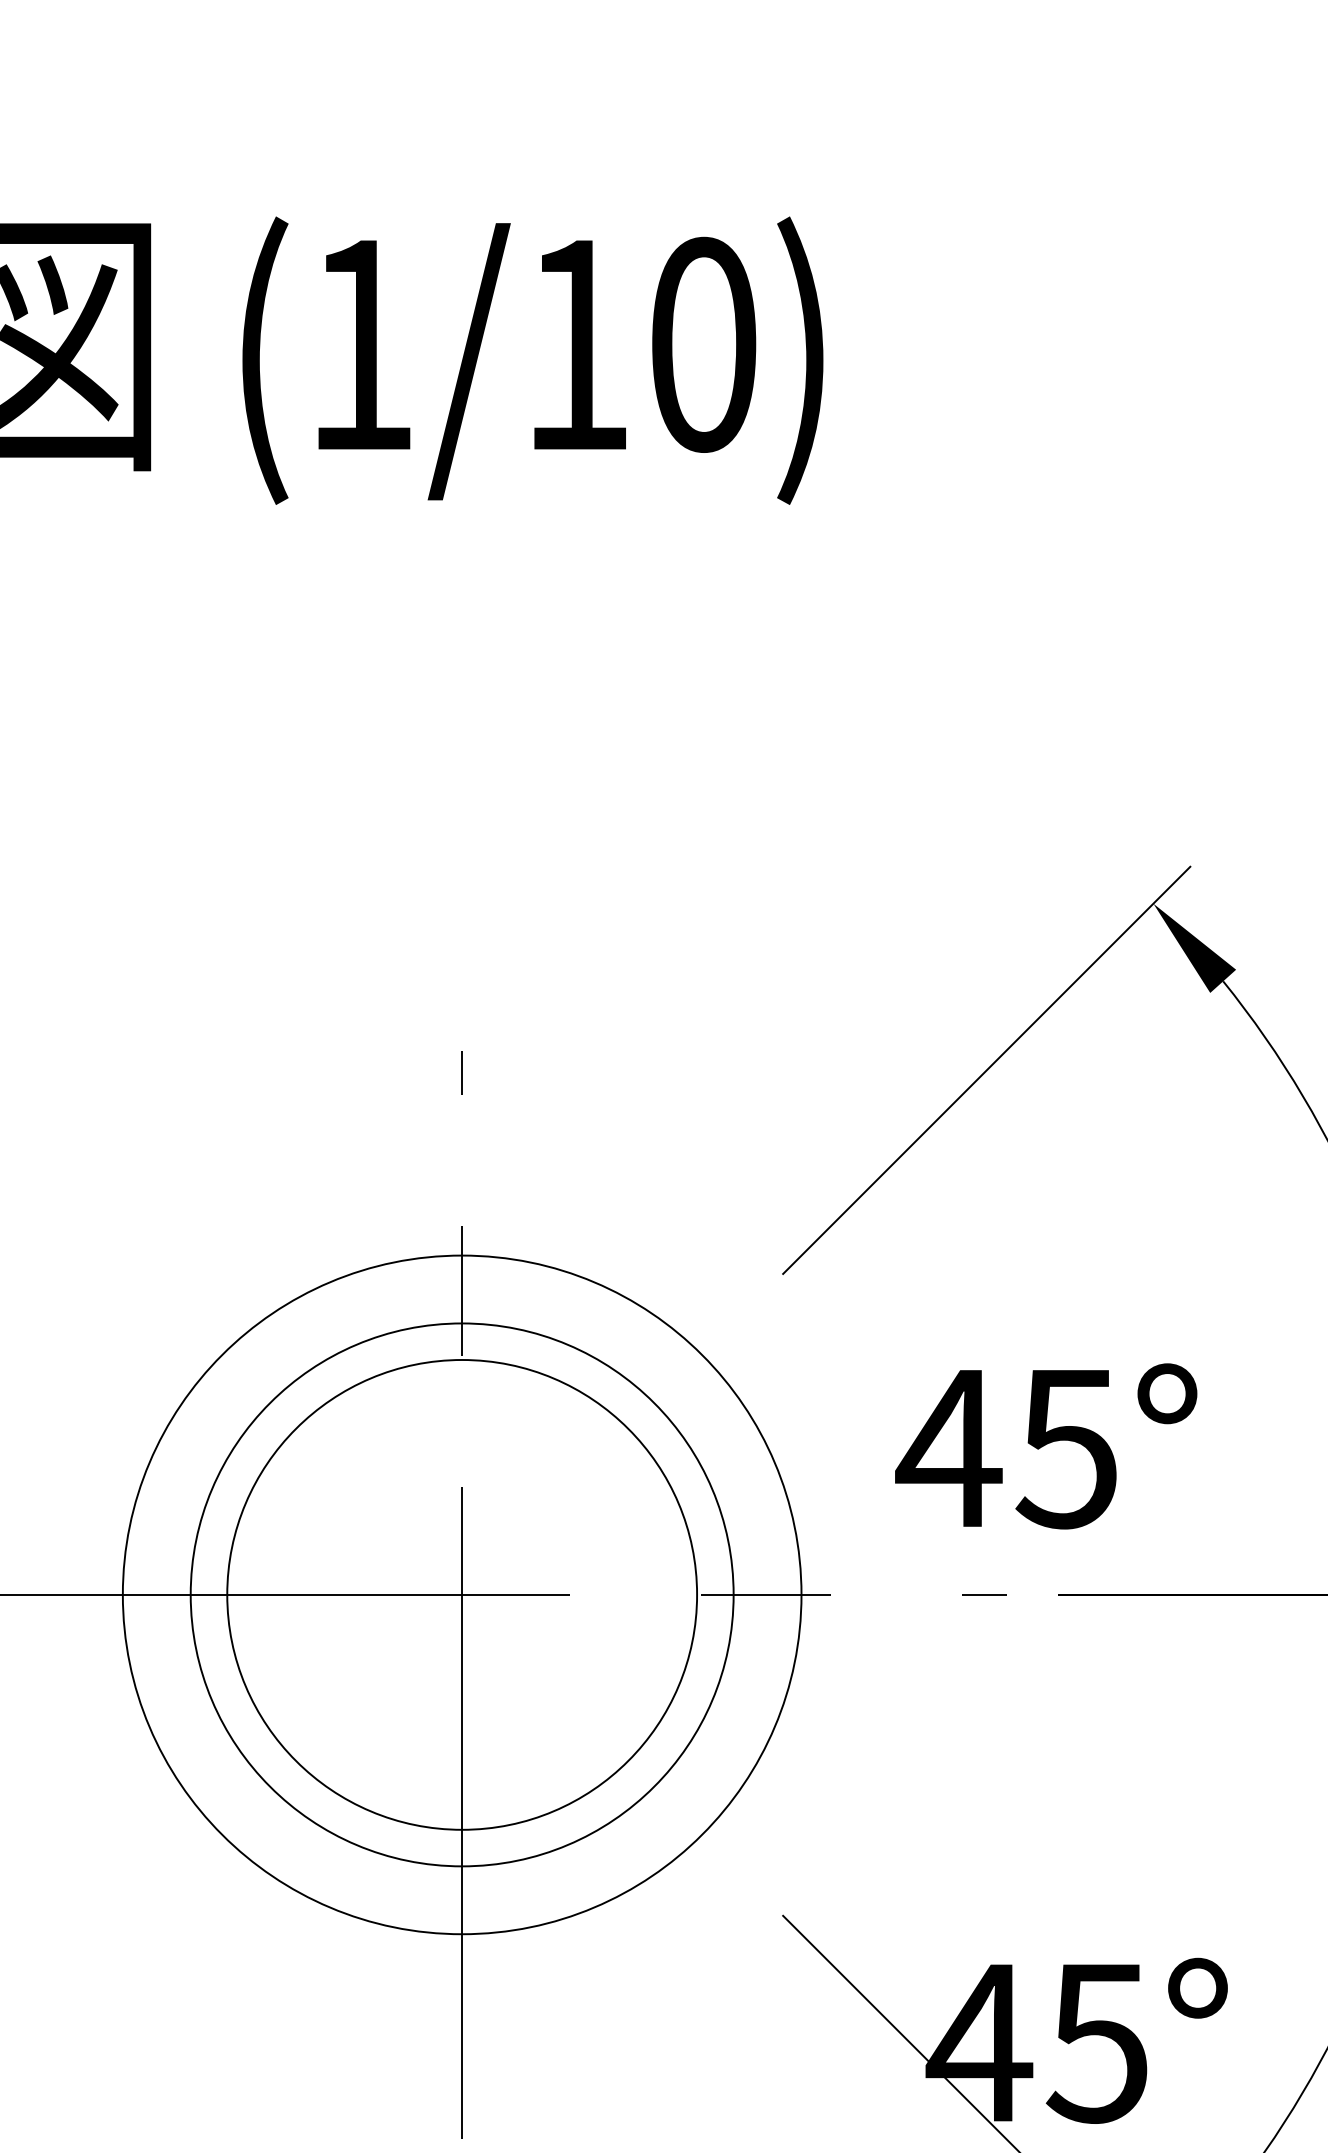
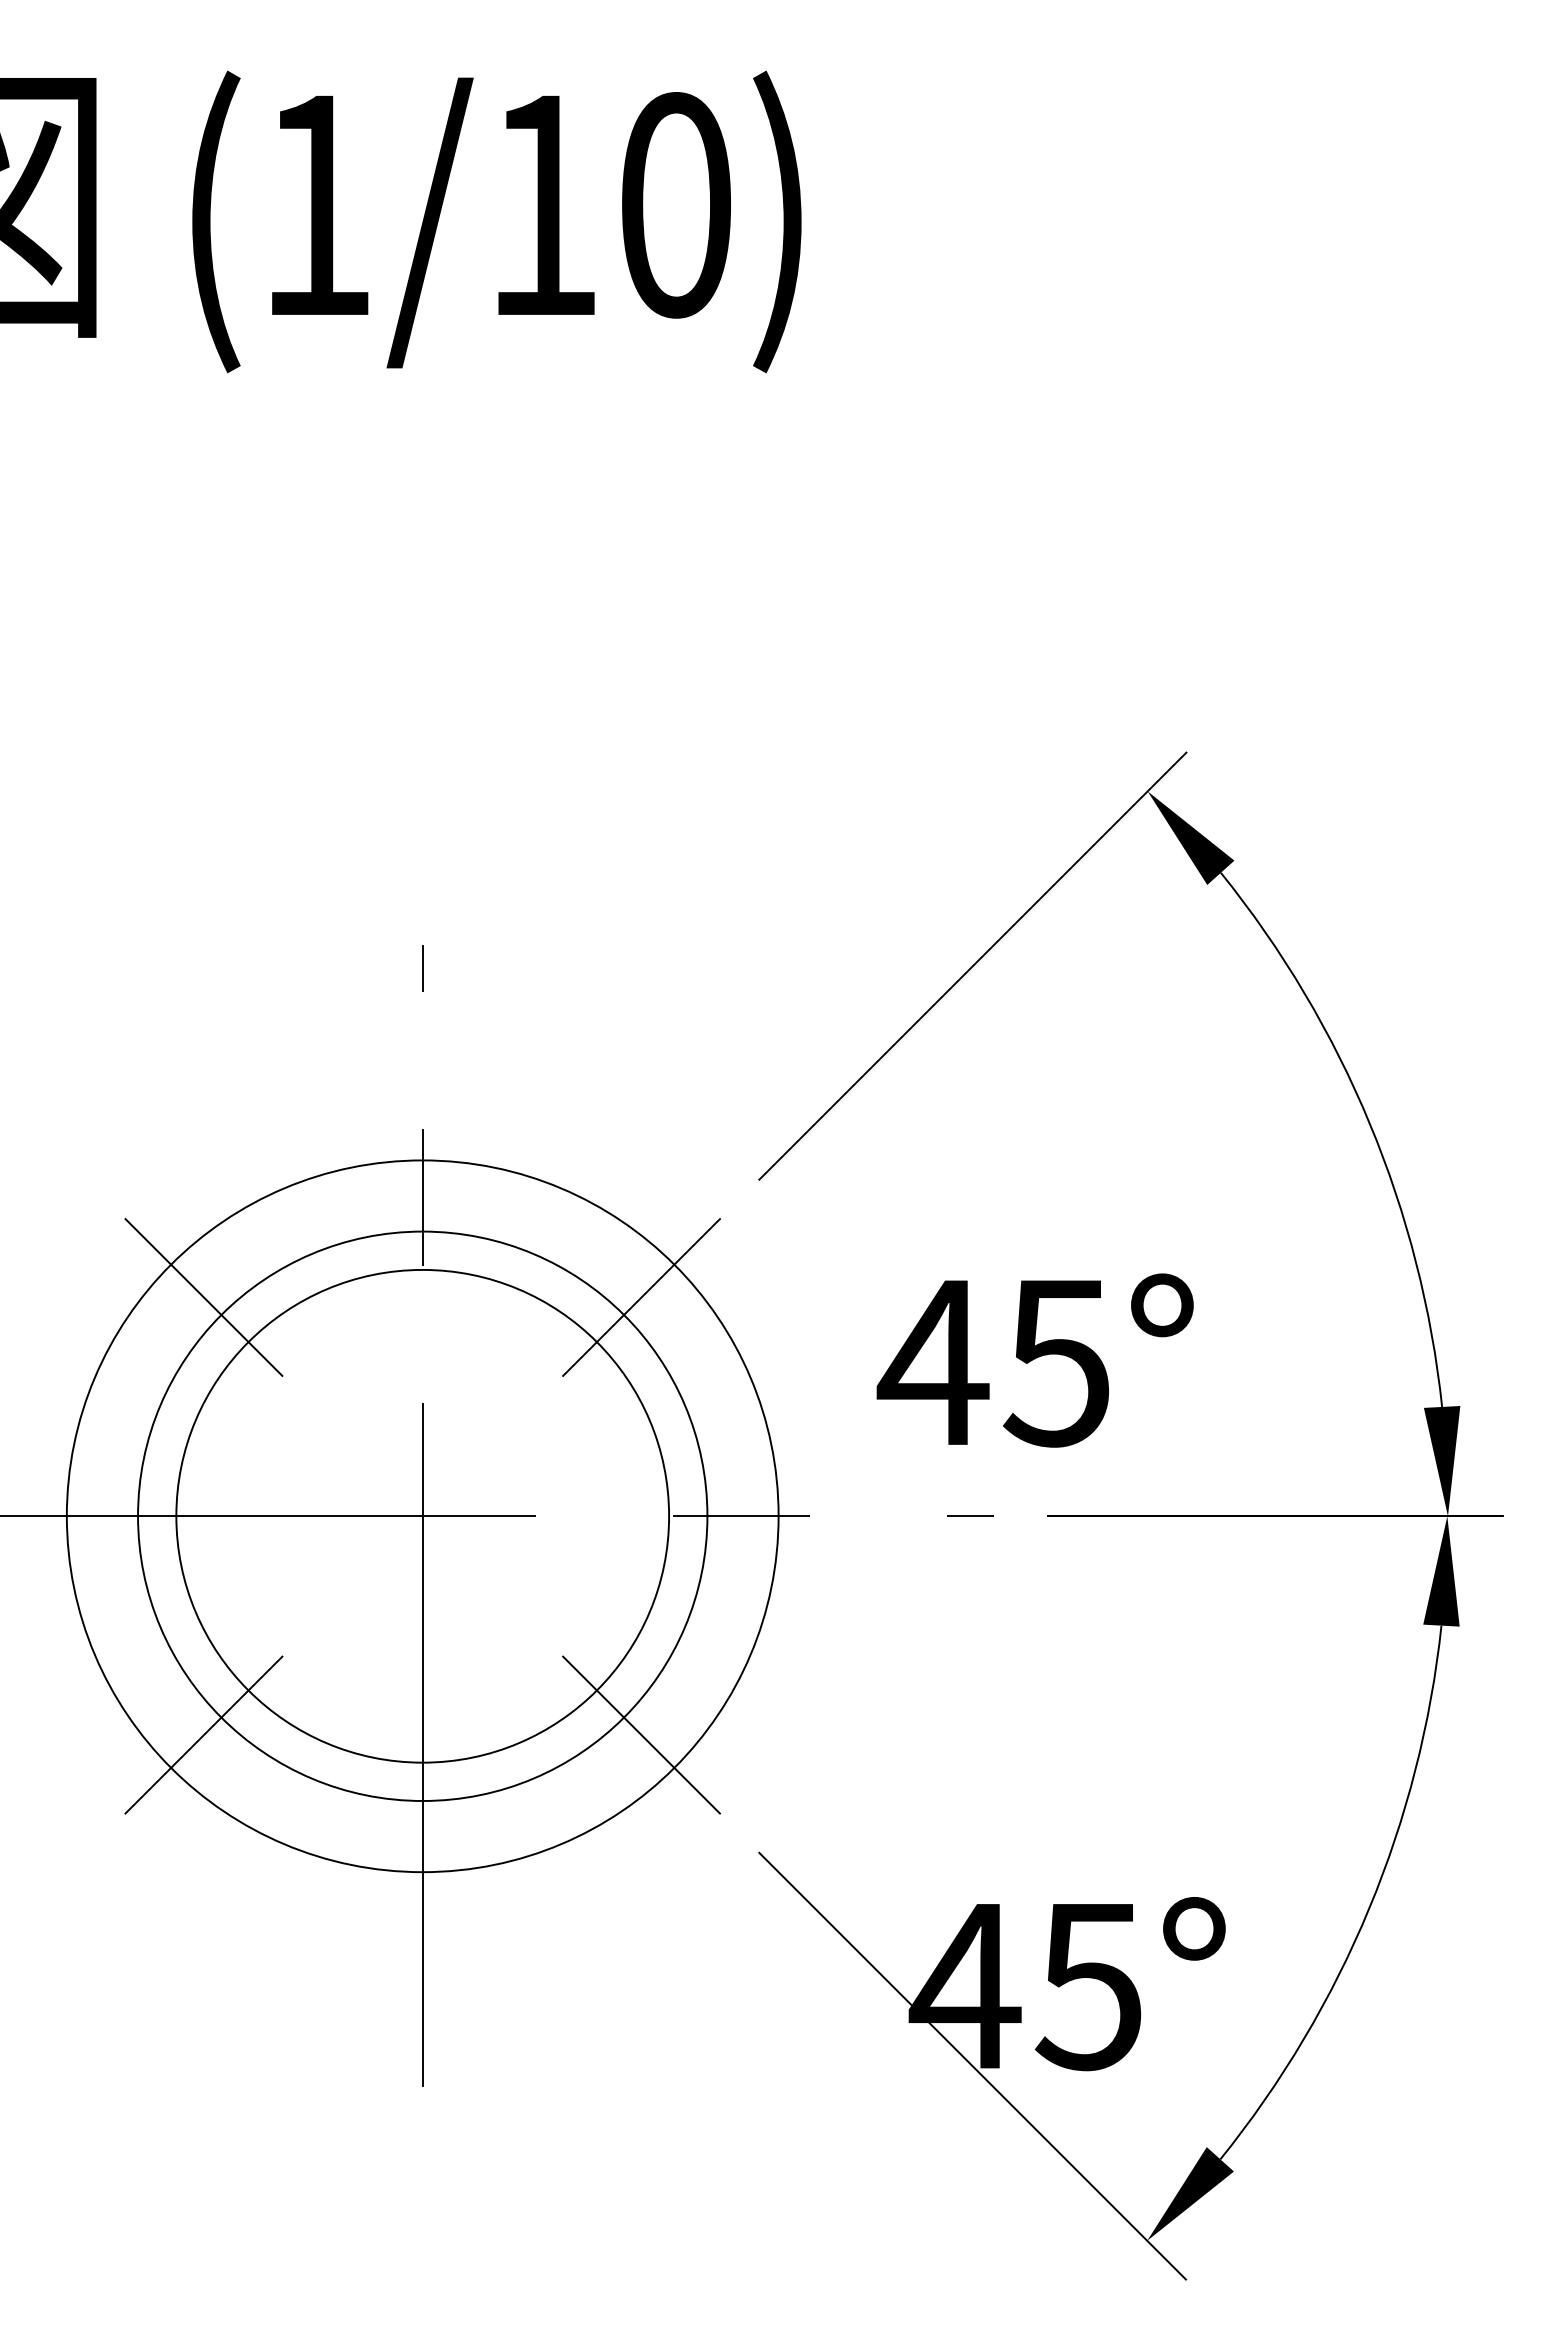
line: (253, 1386) -> (203, 1297), added
line: (670, 1386) -> (641, 1297), added
line: (253, 1802) -> (203, 1734), added
line: (670, 1802) -> (641, 1734), added

